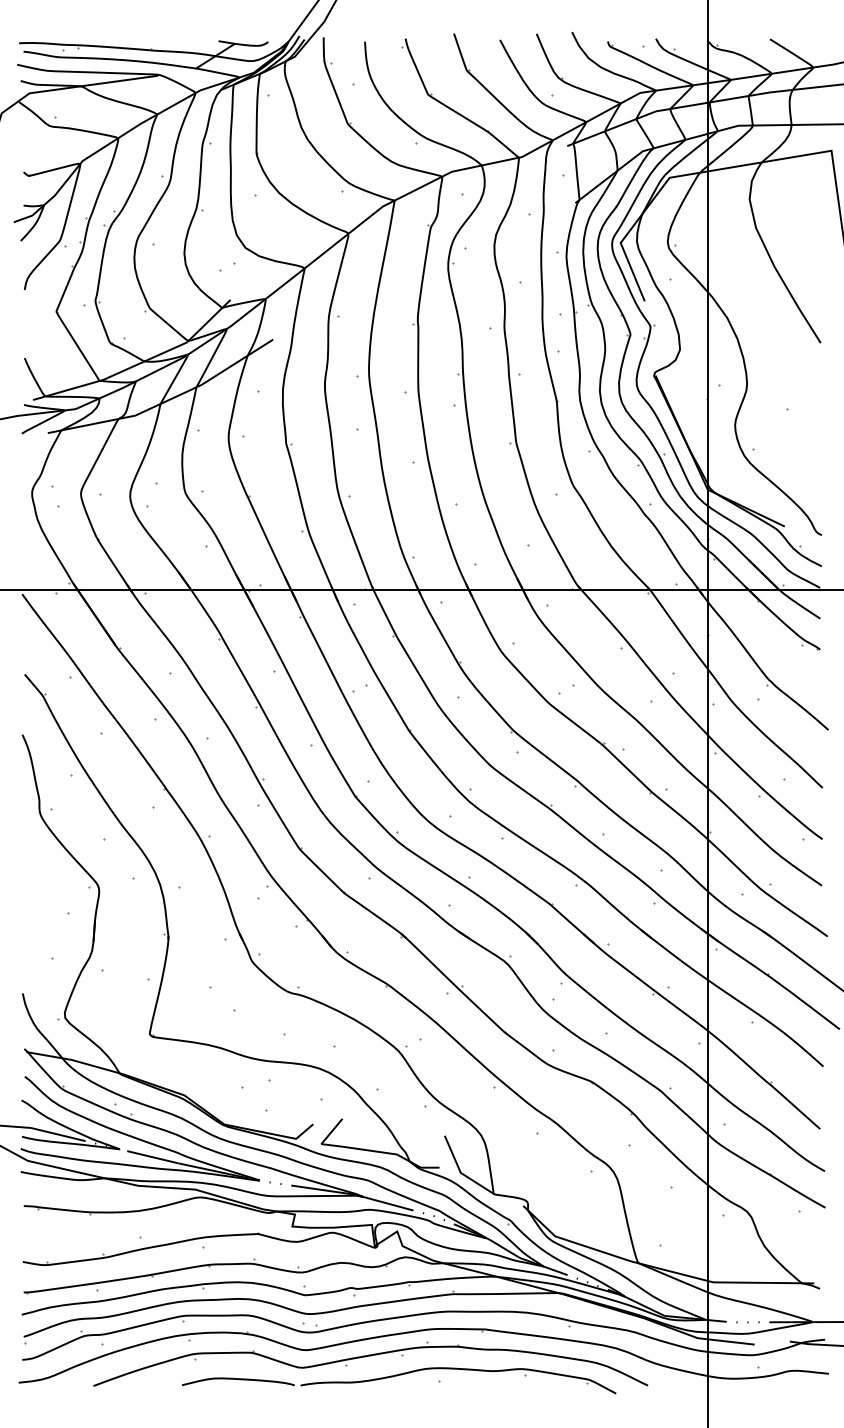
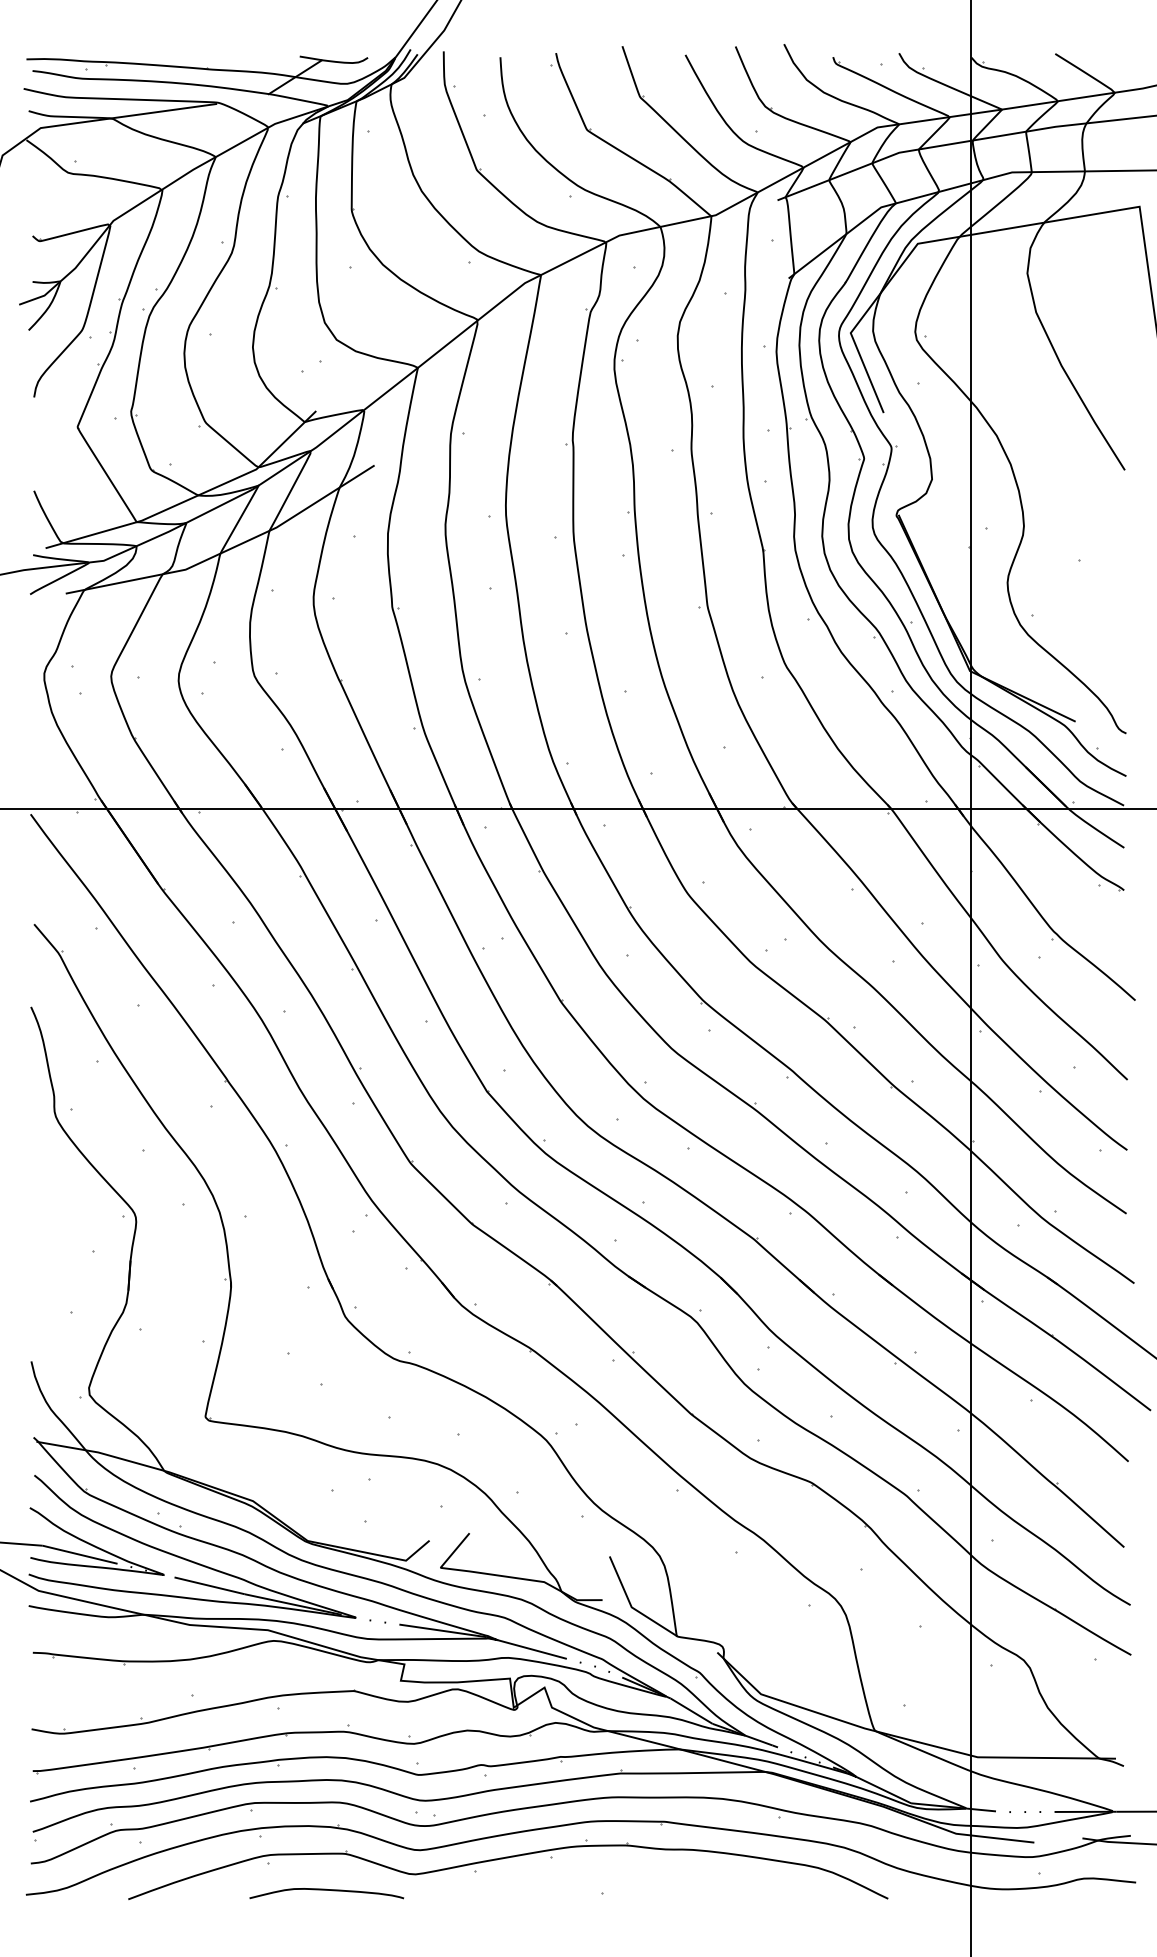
part: (458, 1369) -> (628, 1876), removed

